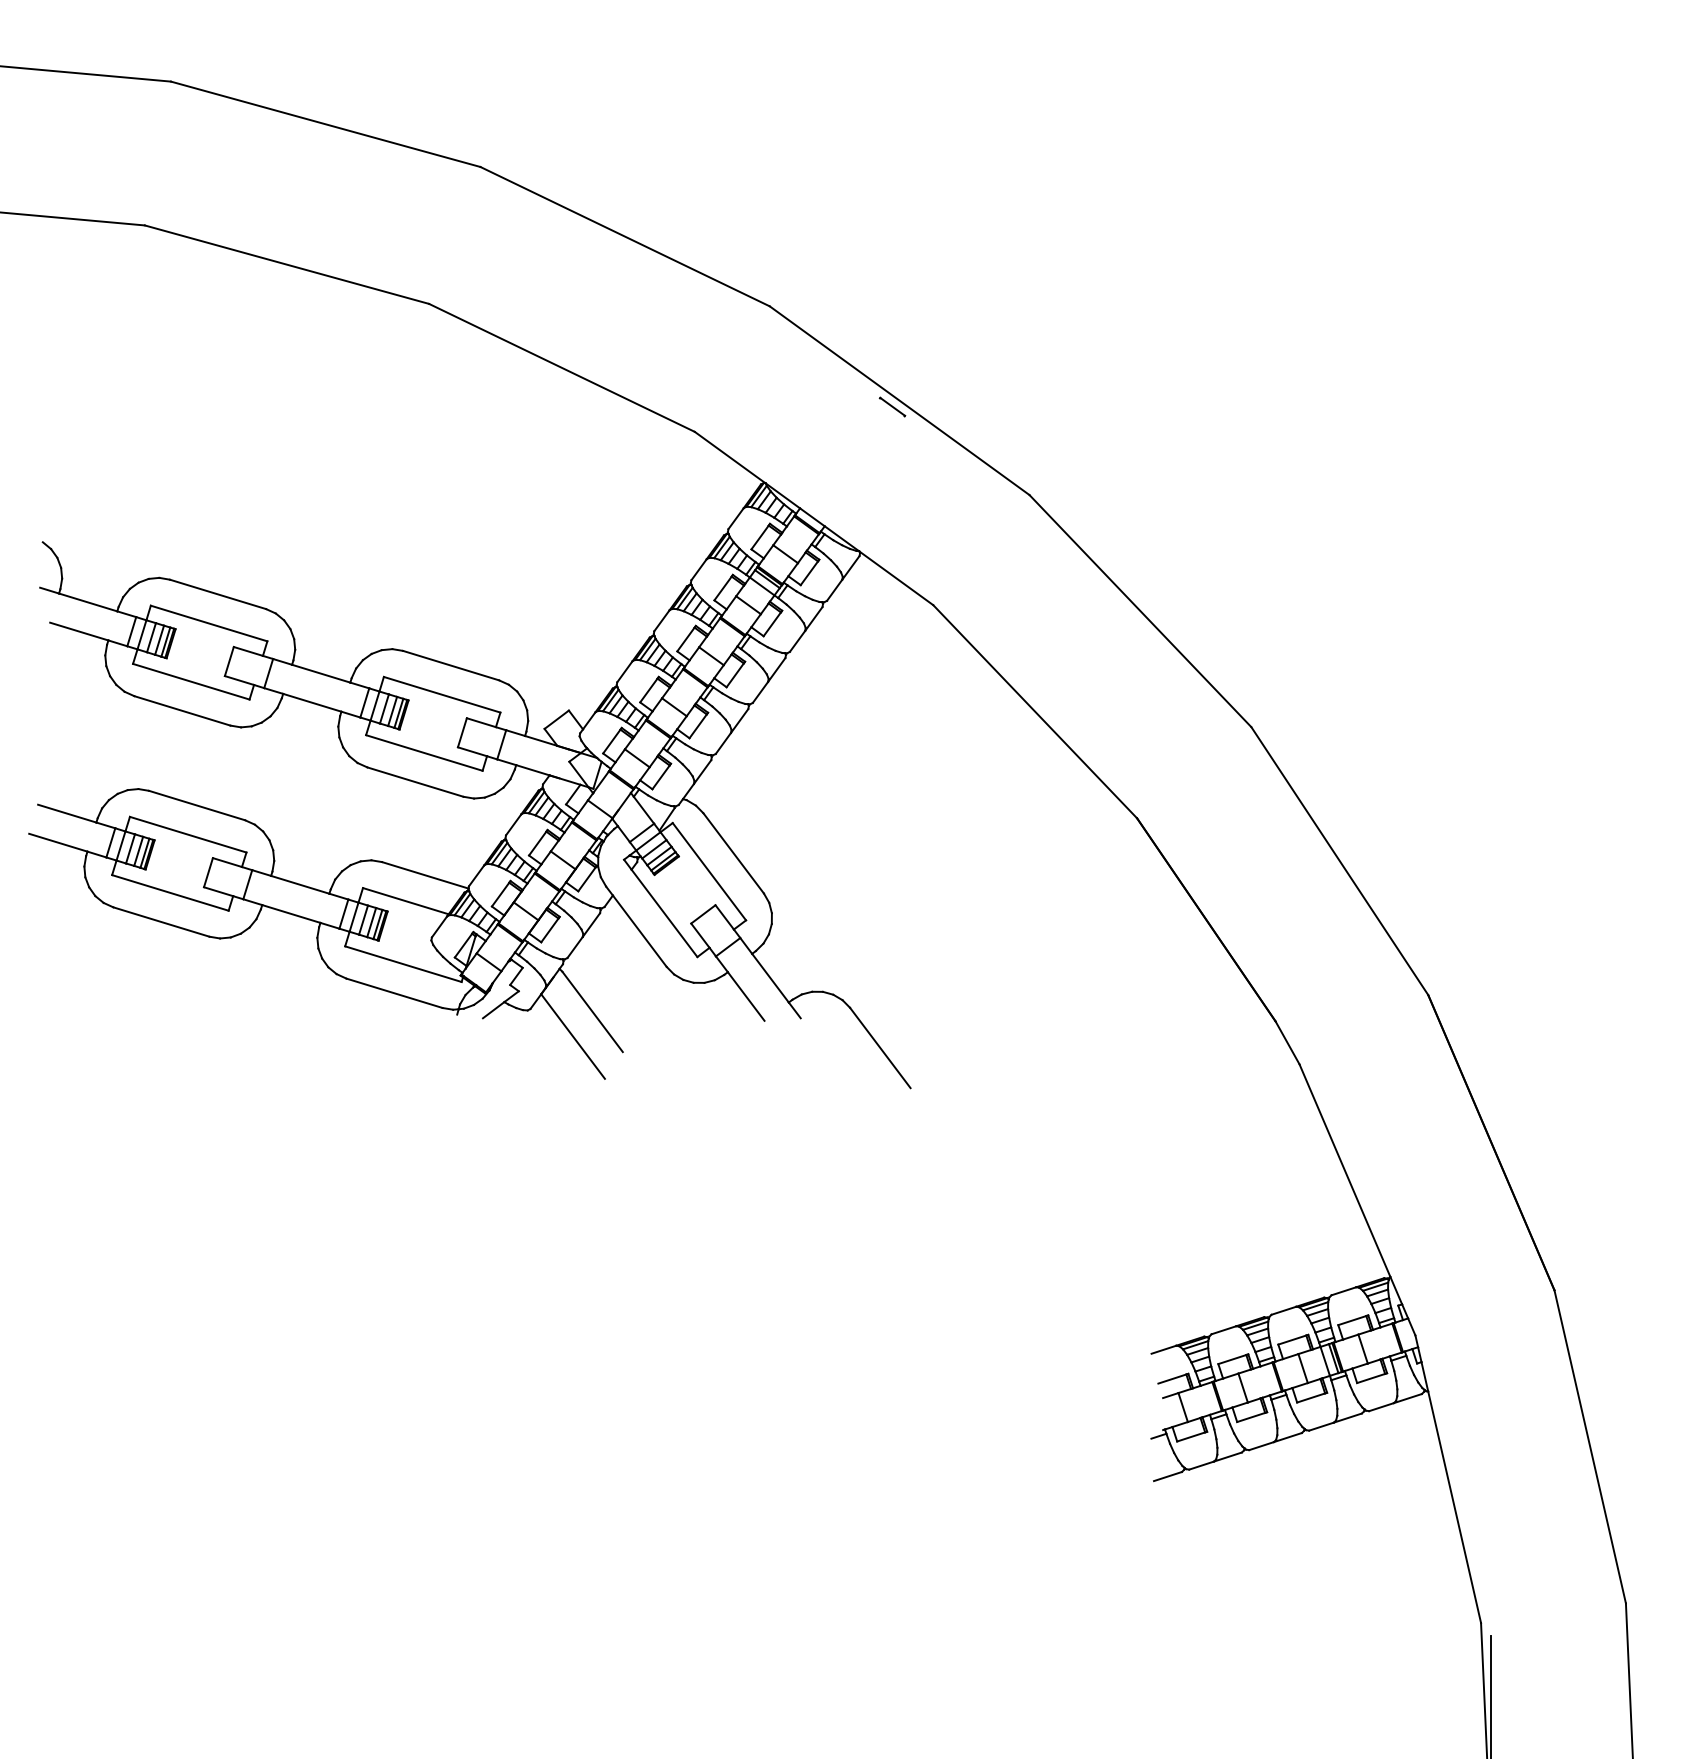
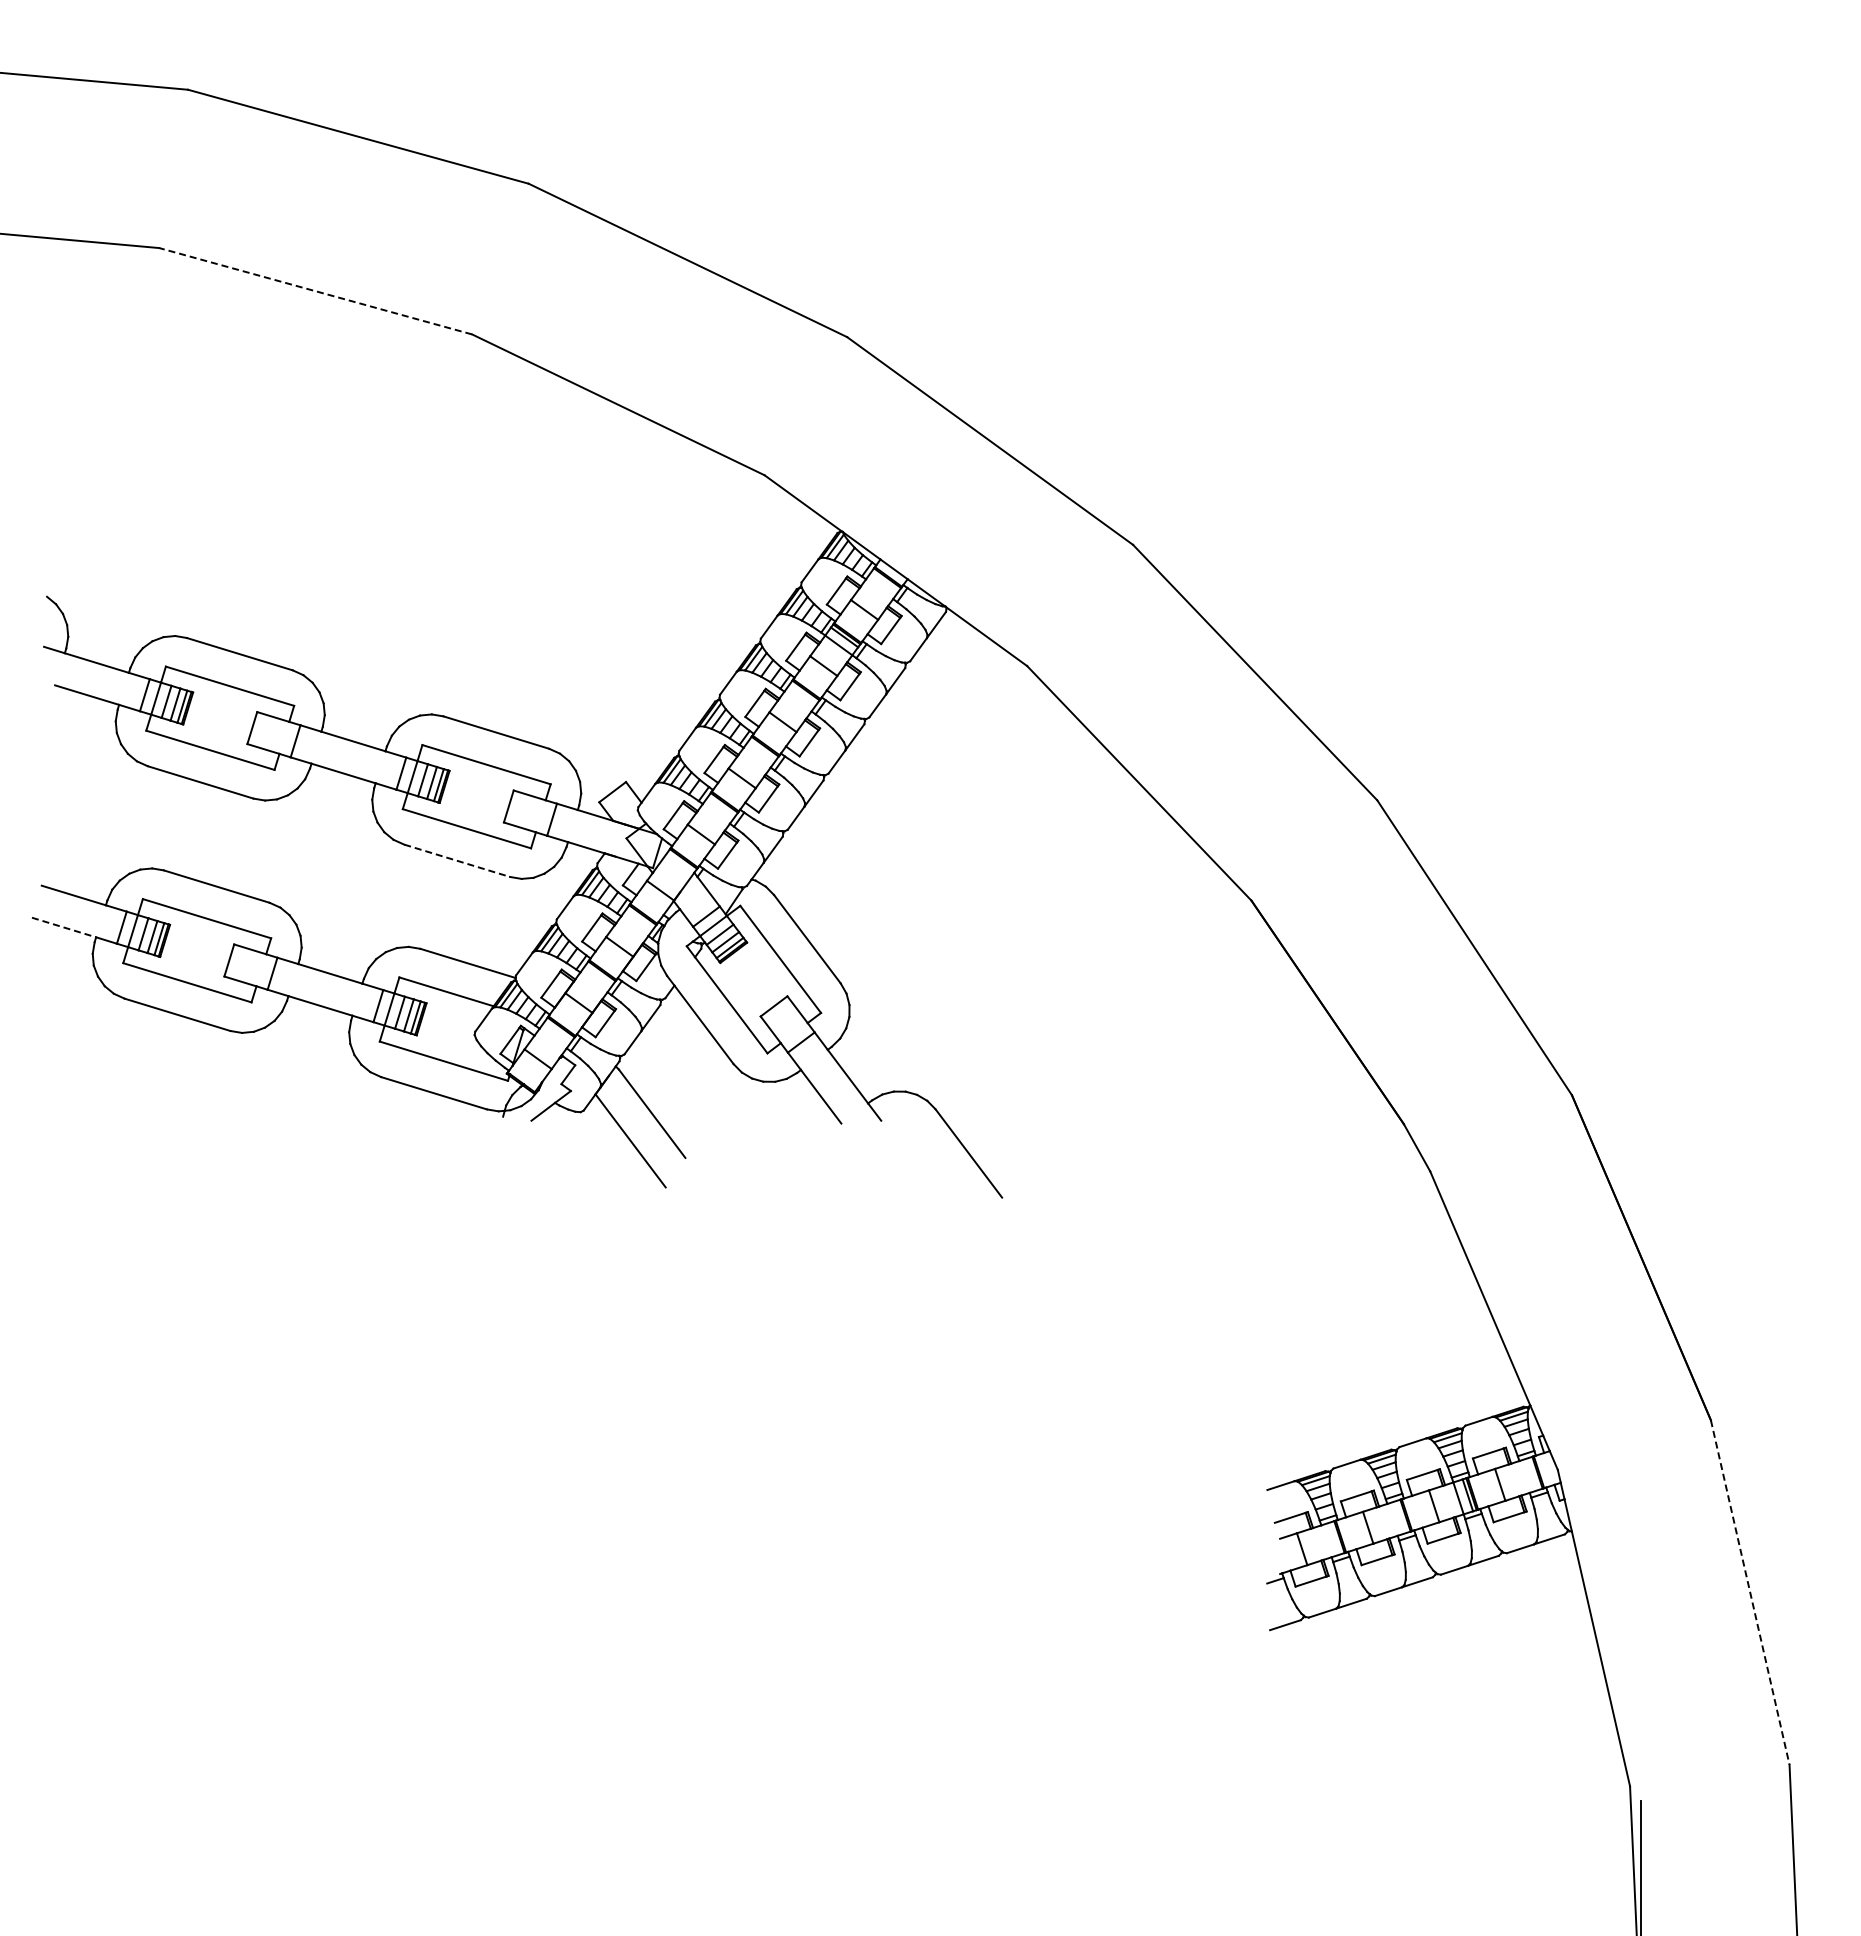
line: (286, 264) -> (315, 291), solid -> dashed
line: (892, 406) -> (982, 447), removed
line: (415, 781) -> (457, 860), solid -> dashed
line: (58, 842) -> (64, 927), solid -> dashed
line: (1590, 1446) -> (1750, 1592), solid -> dashed

